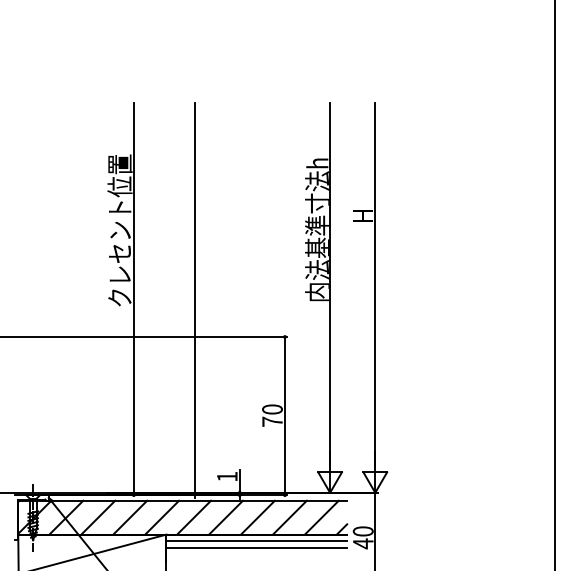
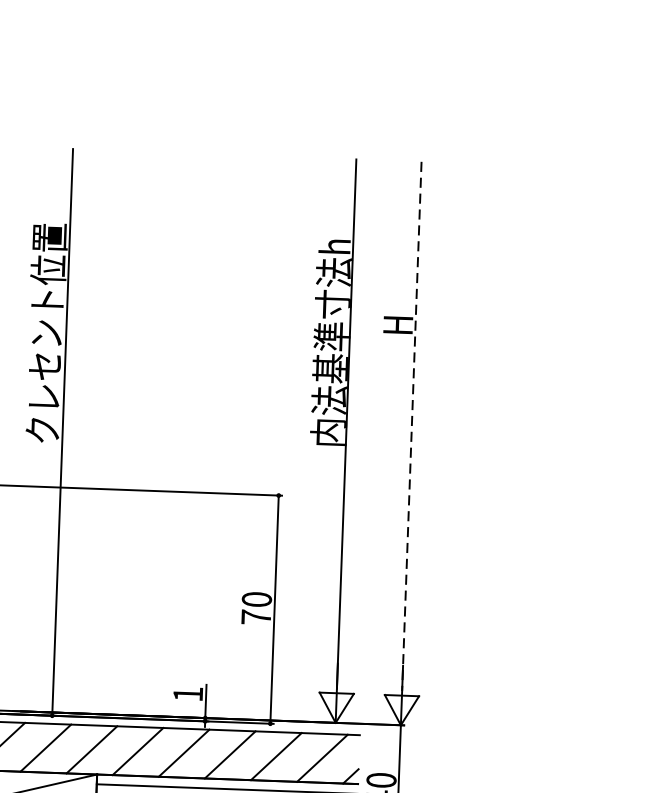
line: (375, 286) -> (412, 427), solid -> dashed
line: (194, 300) -> (150, 438), removed

